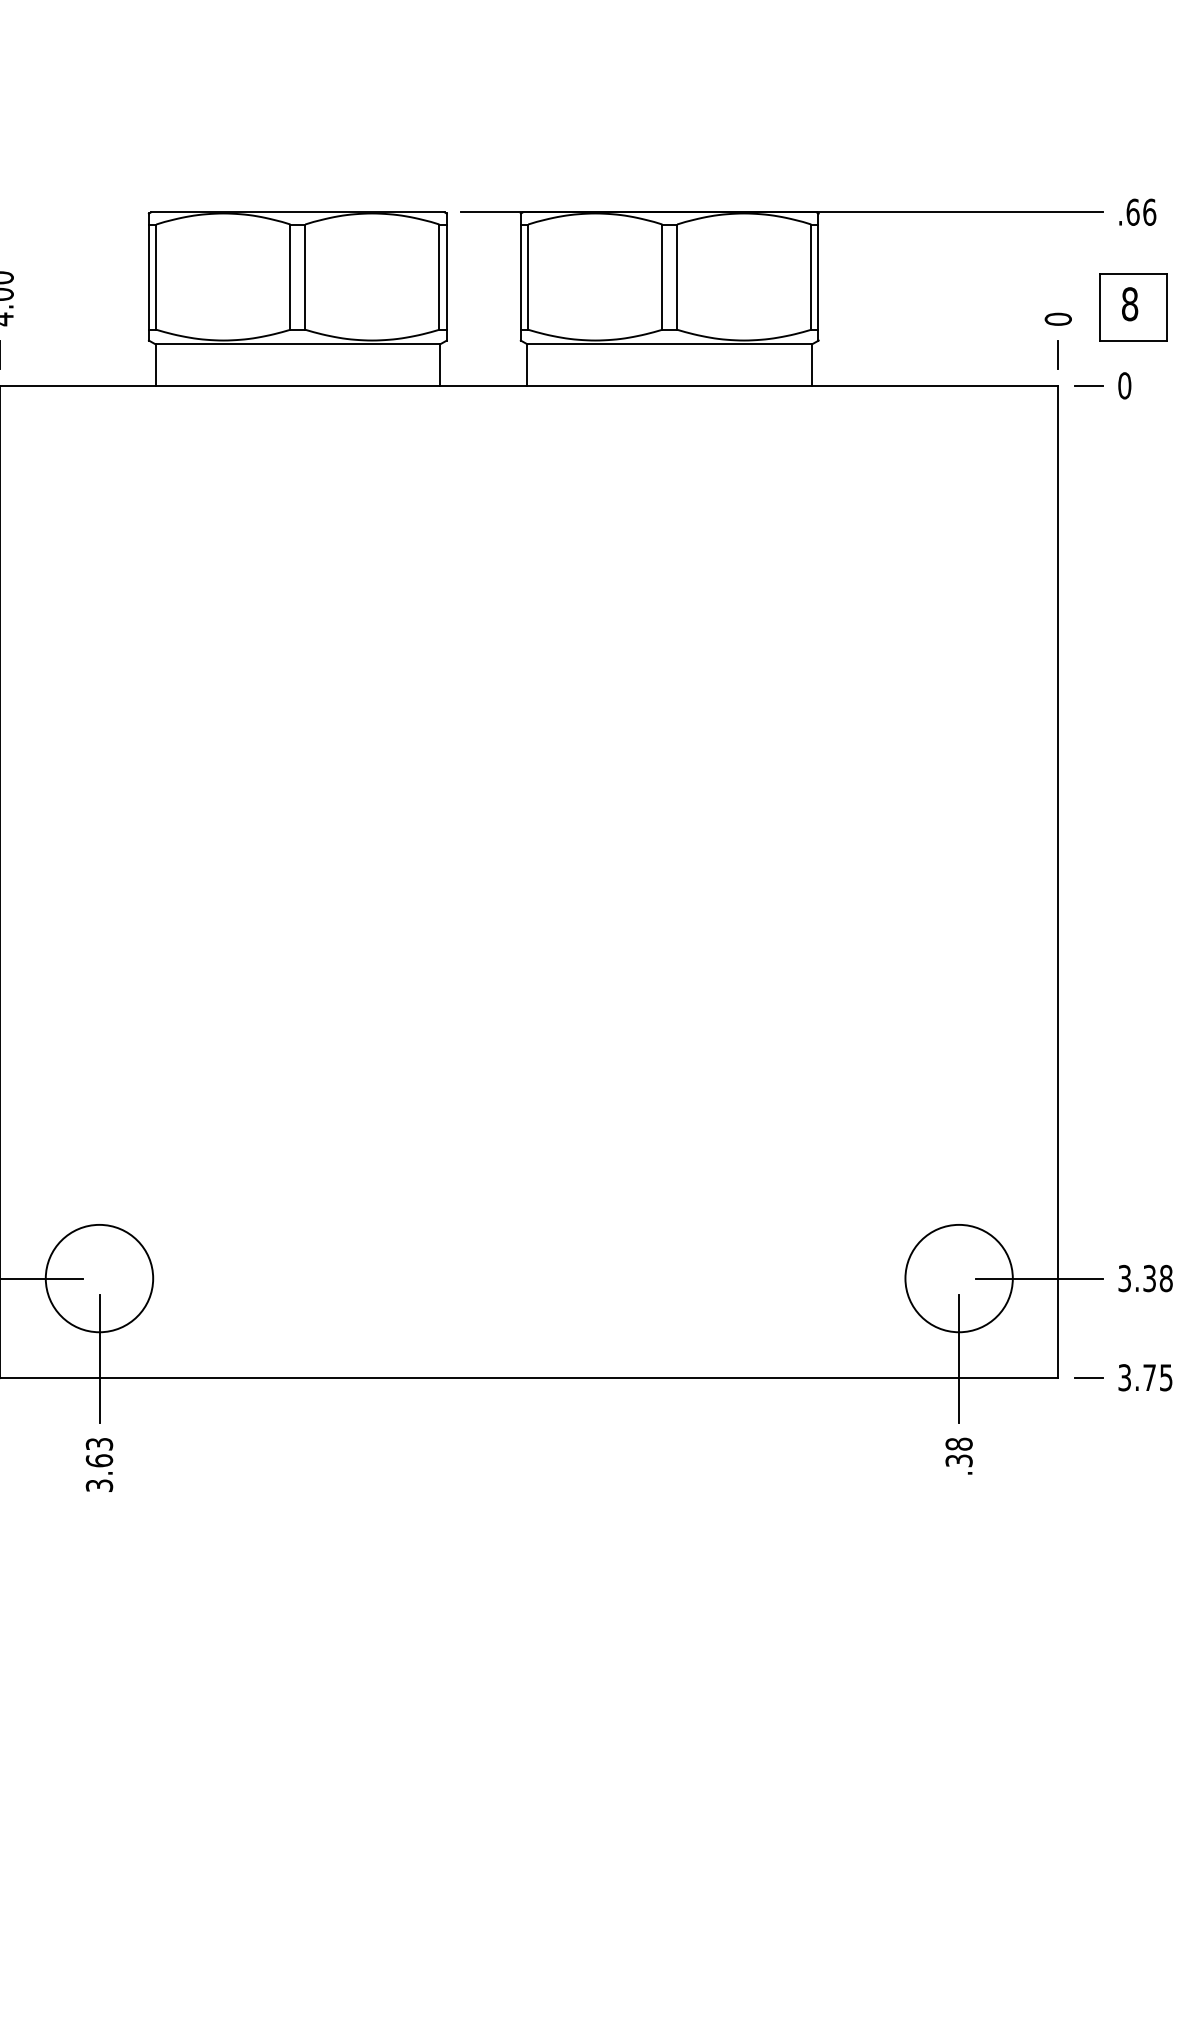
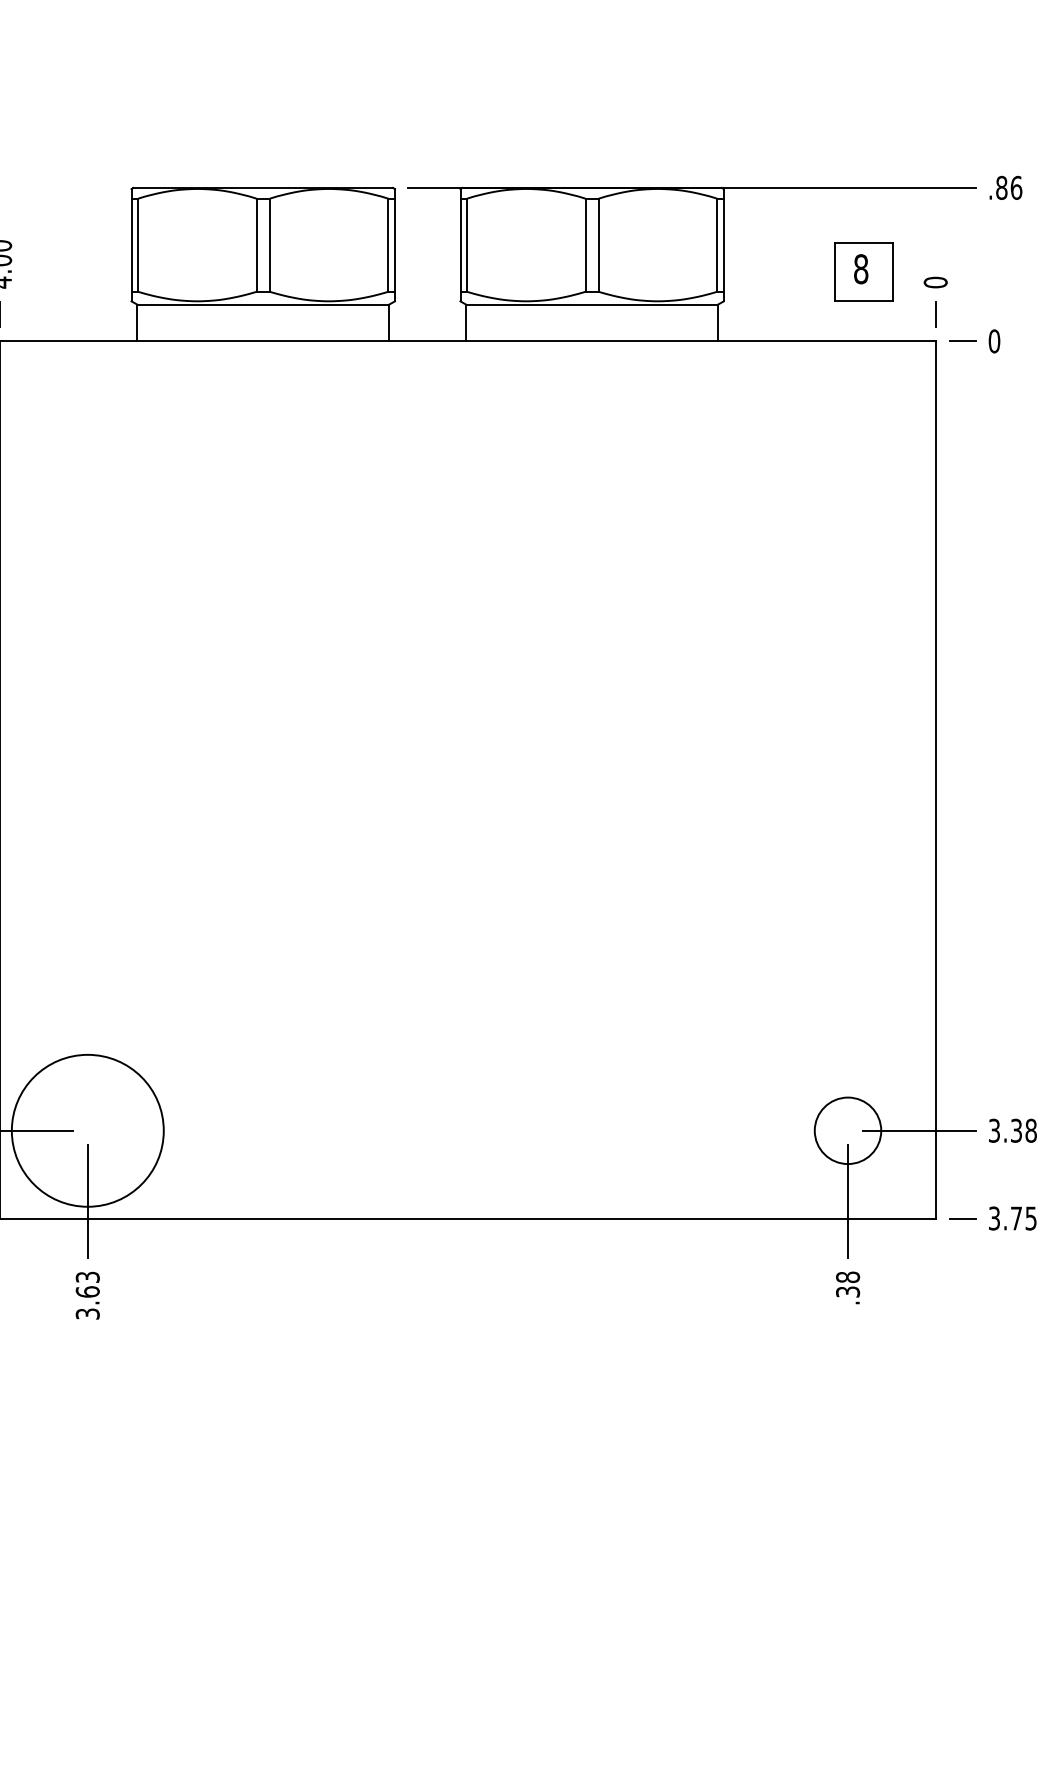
text: (1132, 211) -> (1001, 187), .66 -> .86
part: (1133, 307) -> (864, 272), moved
circle: (99, 1278) -> (87, 1130), size x1.6
circle: (958, 1278) -> (847, 1130), size x0.7

